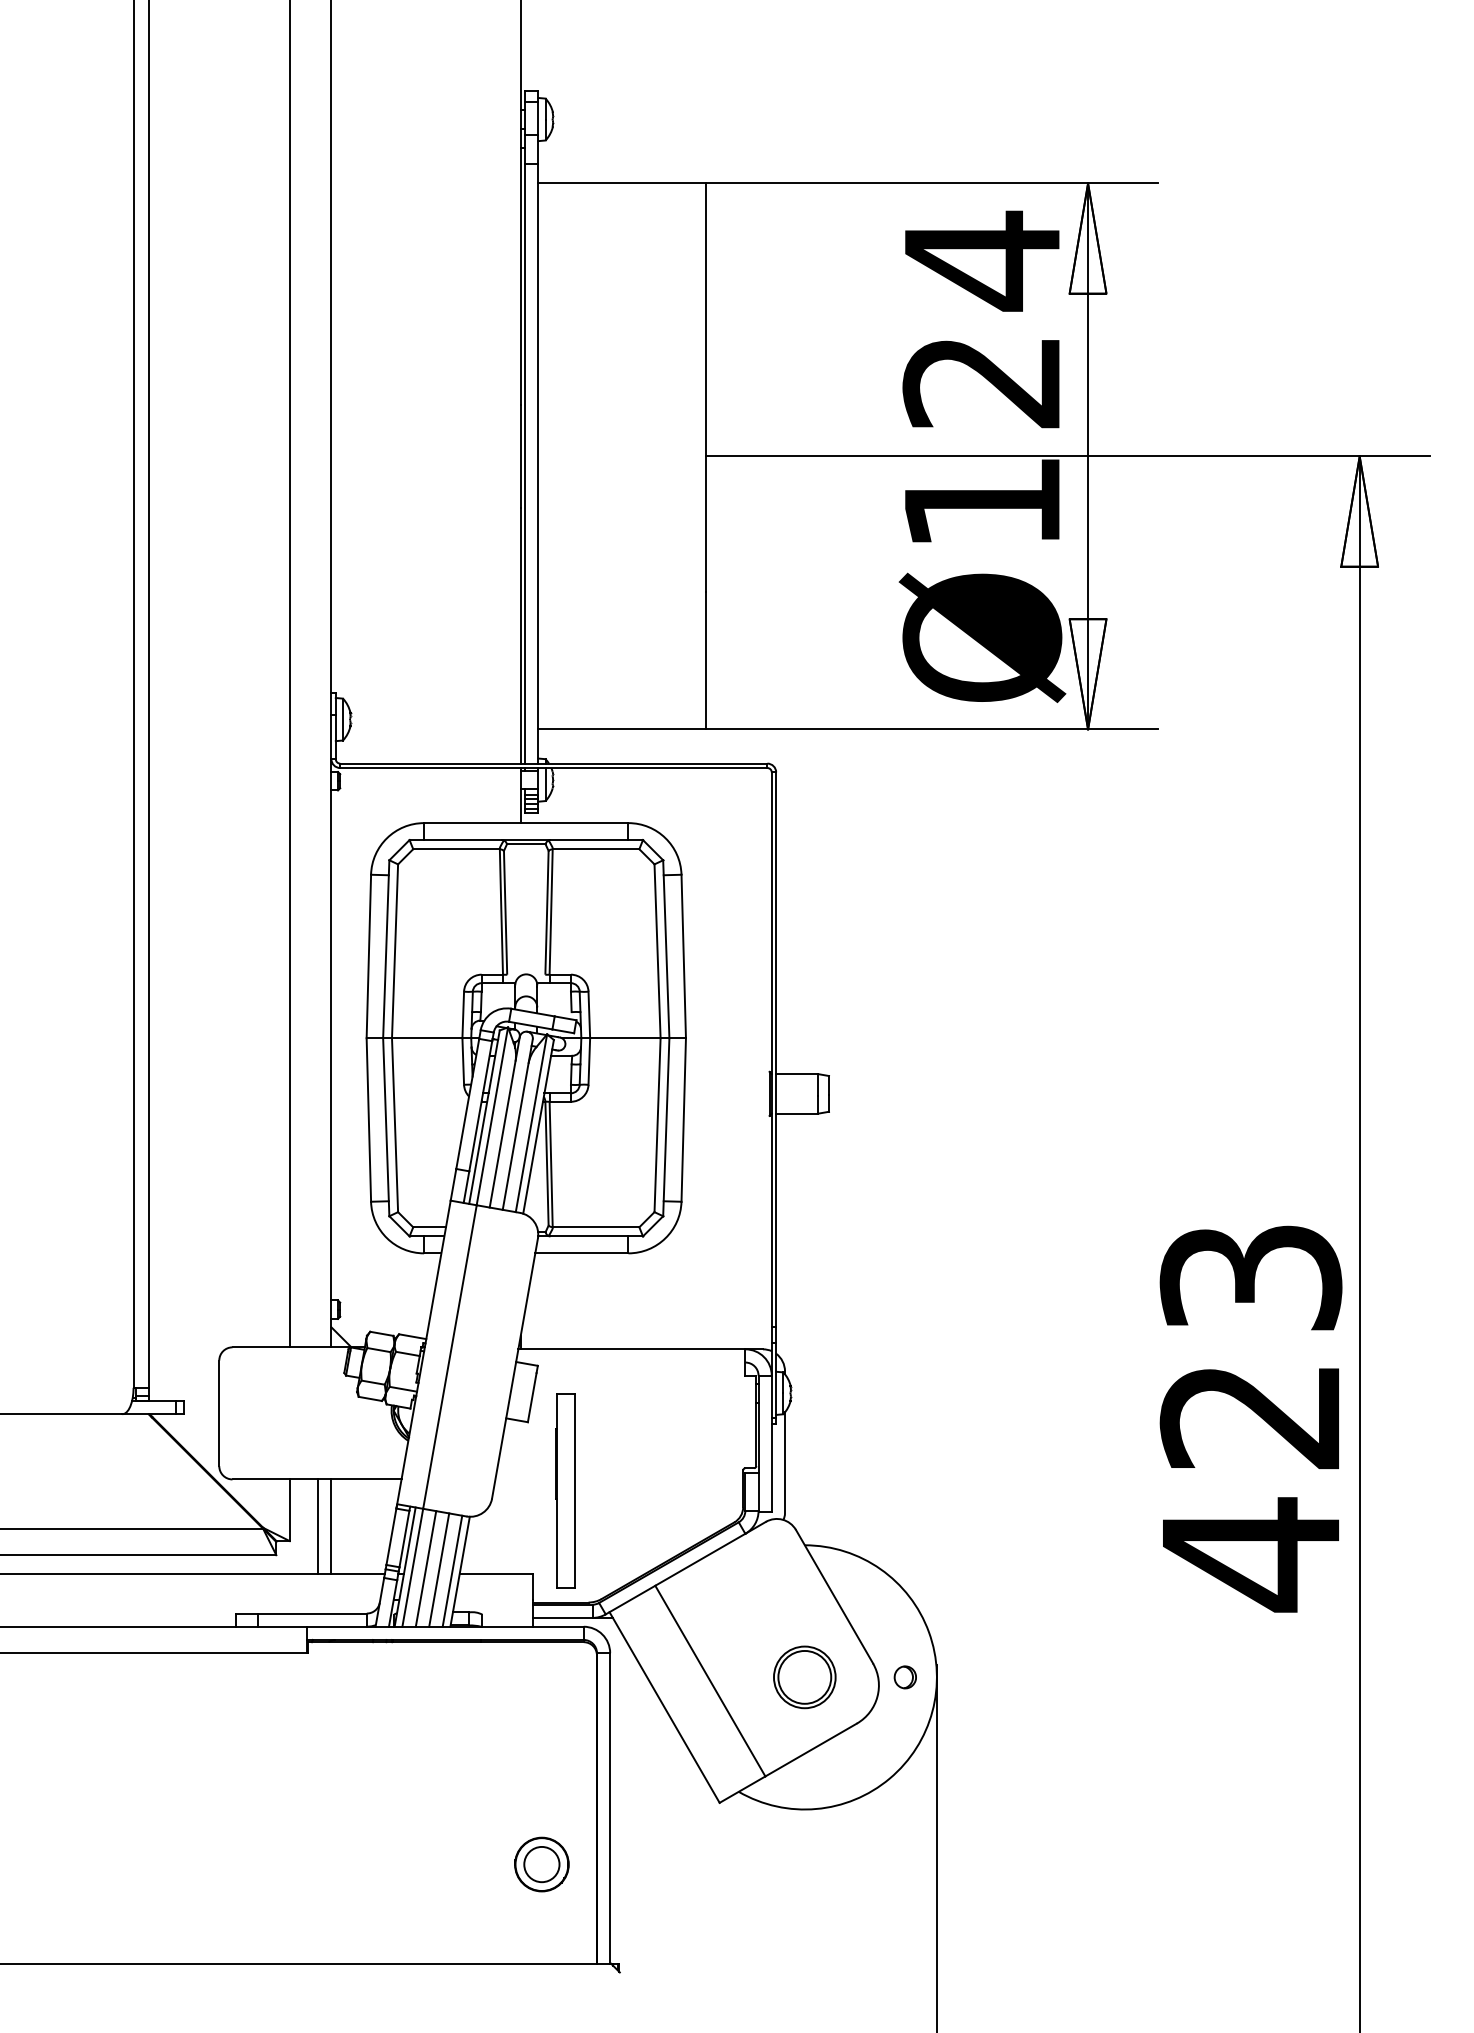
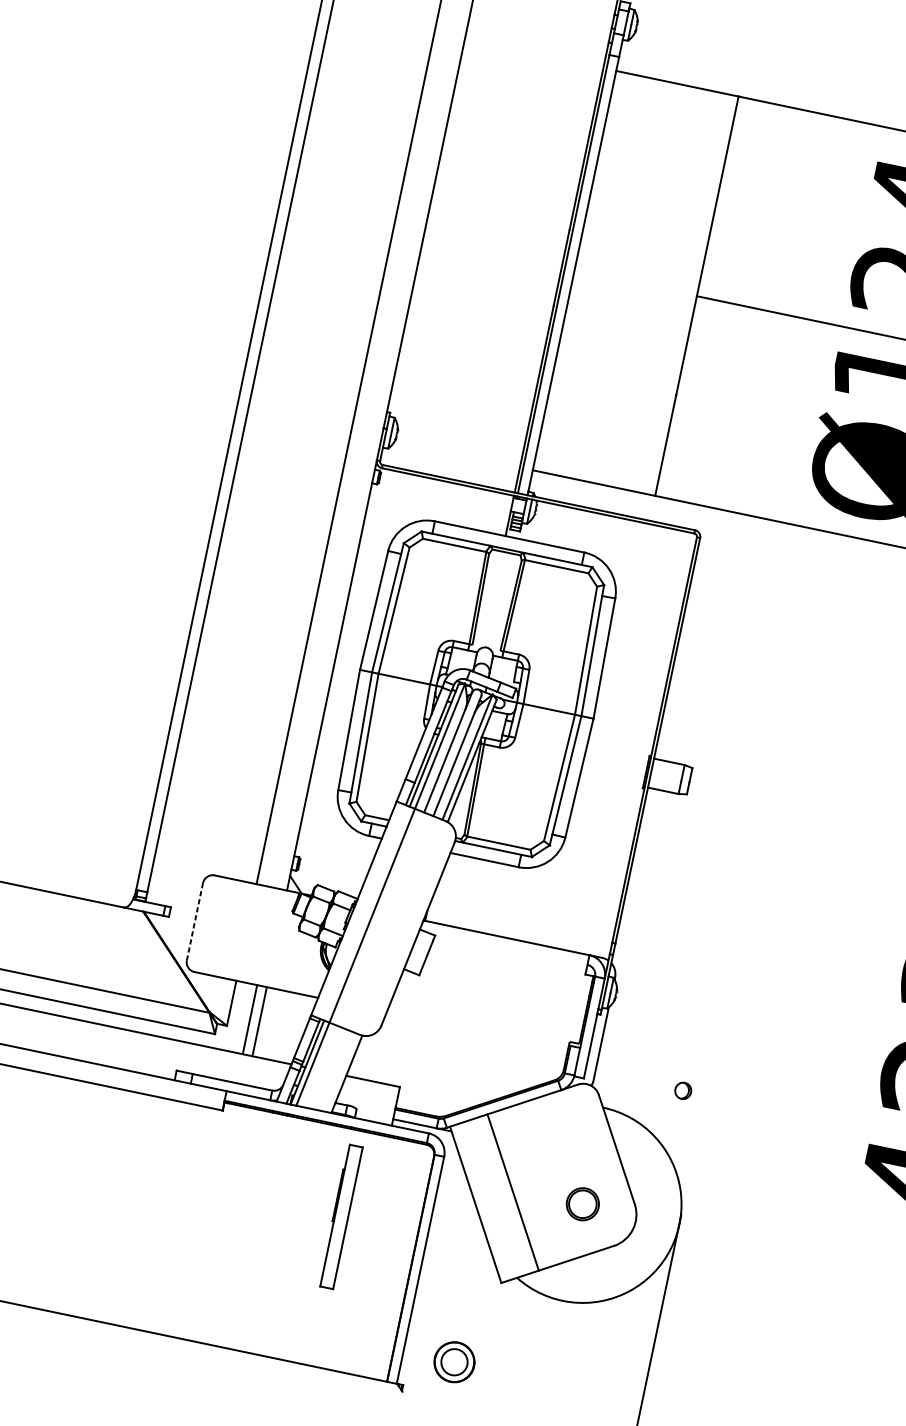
line: (219, 1413) -> (195, 921), solid -> dashed
part: (565, 1490) -> (341, 1216), moved
line: (425, 1568) -> (322, 1066), removed
line: (439, 1569) -> (332, 1069), removed
line: (452, 1570) -> (341, 1072), removed
part: (804, 1677) -> (582, 1204), size x0.7
part: (904, 1677) -> (682, 1090), moved
part: (541, 1864) -> (454, 1362), moved

